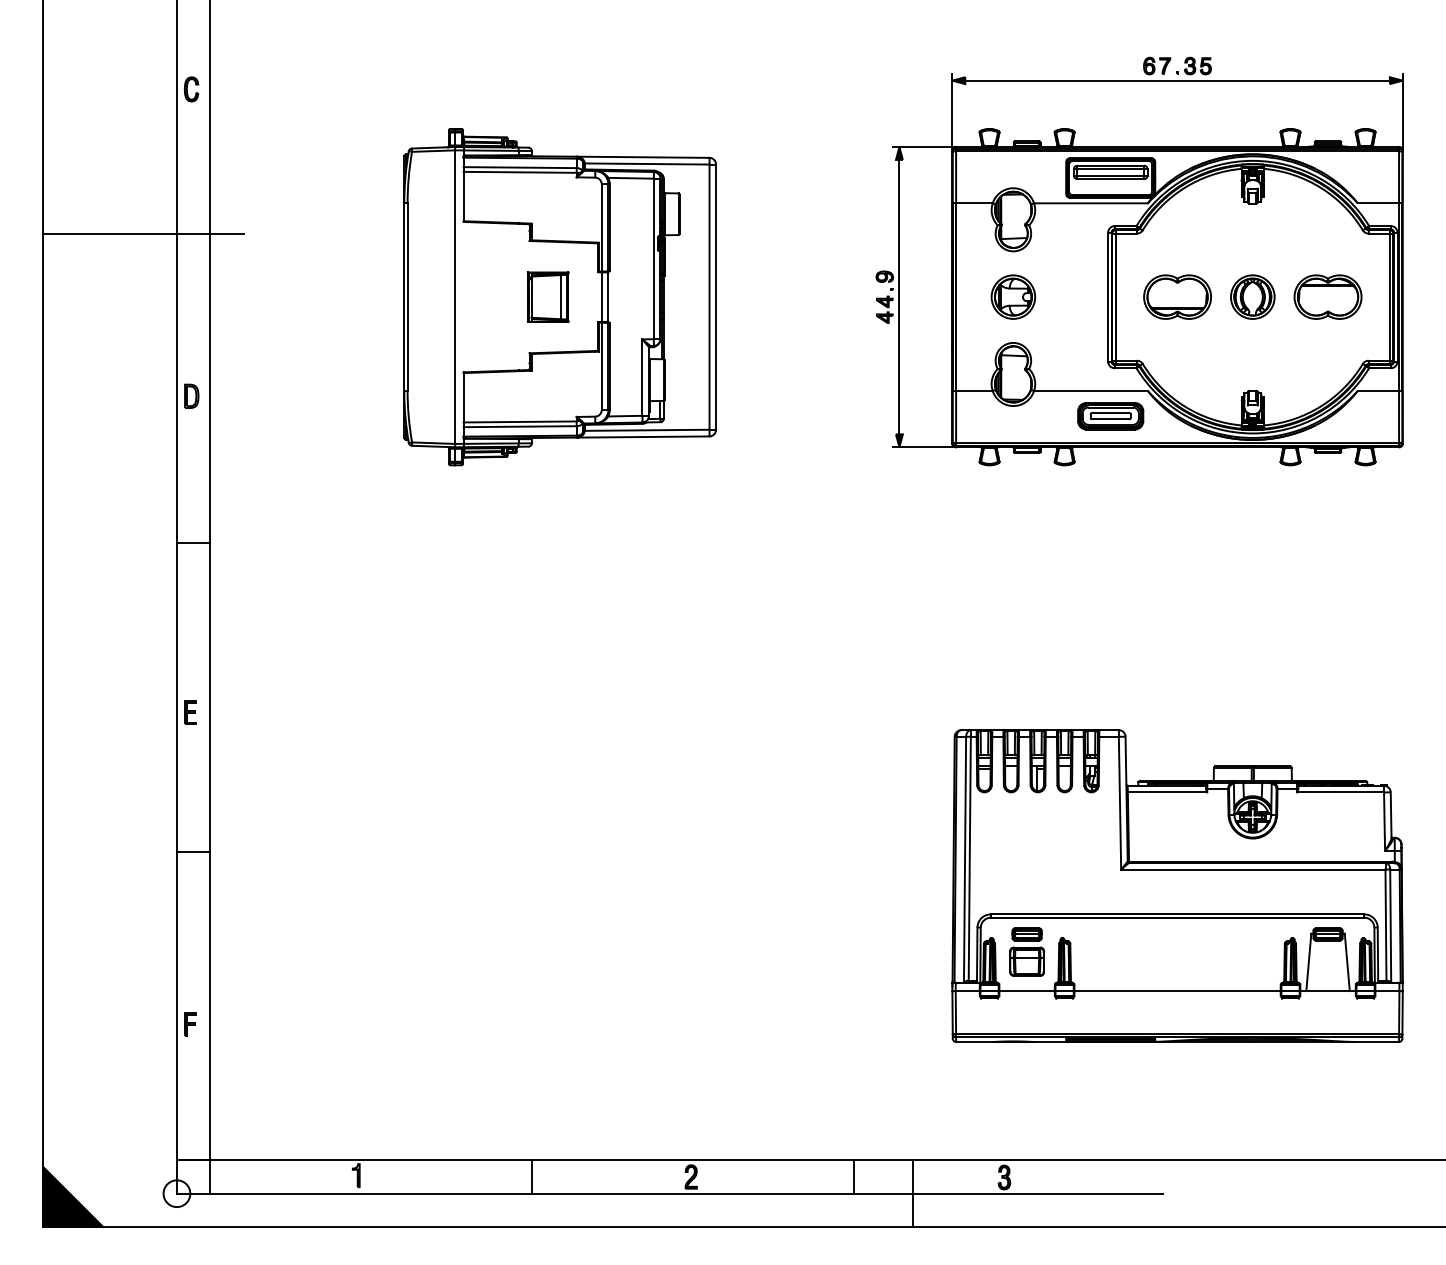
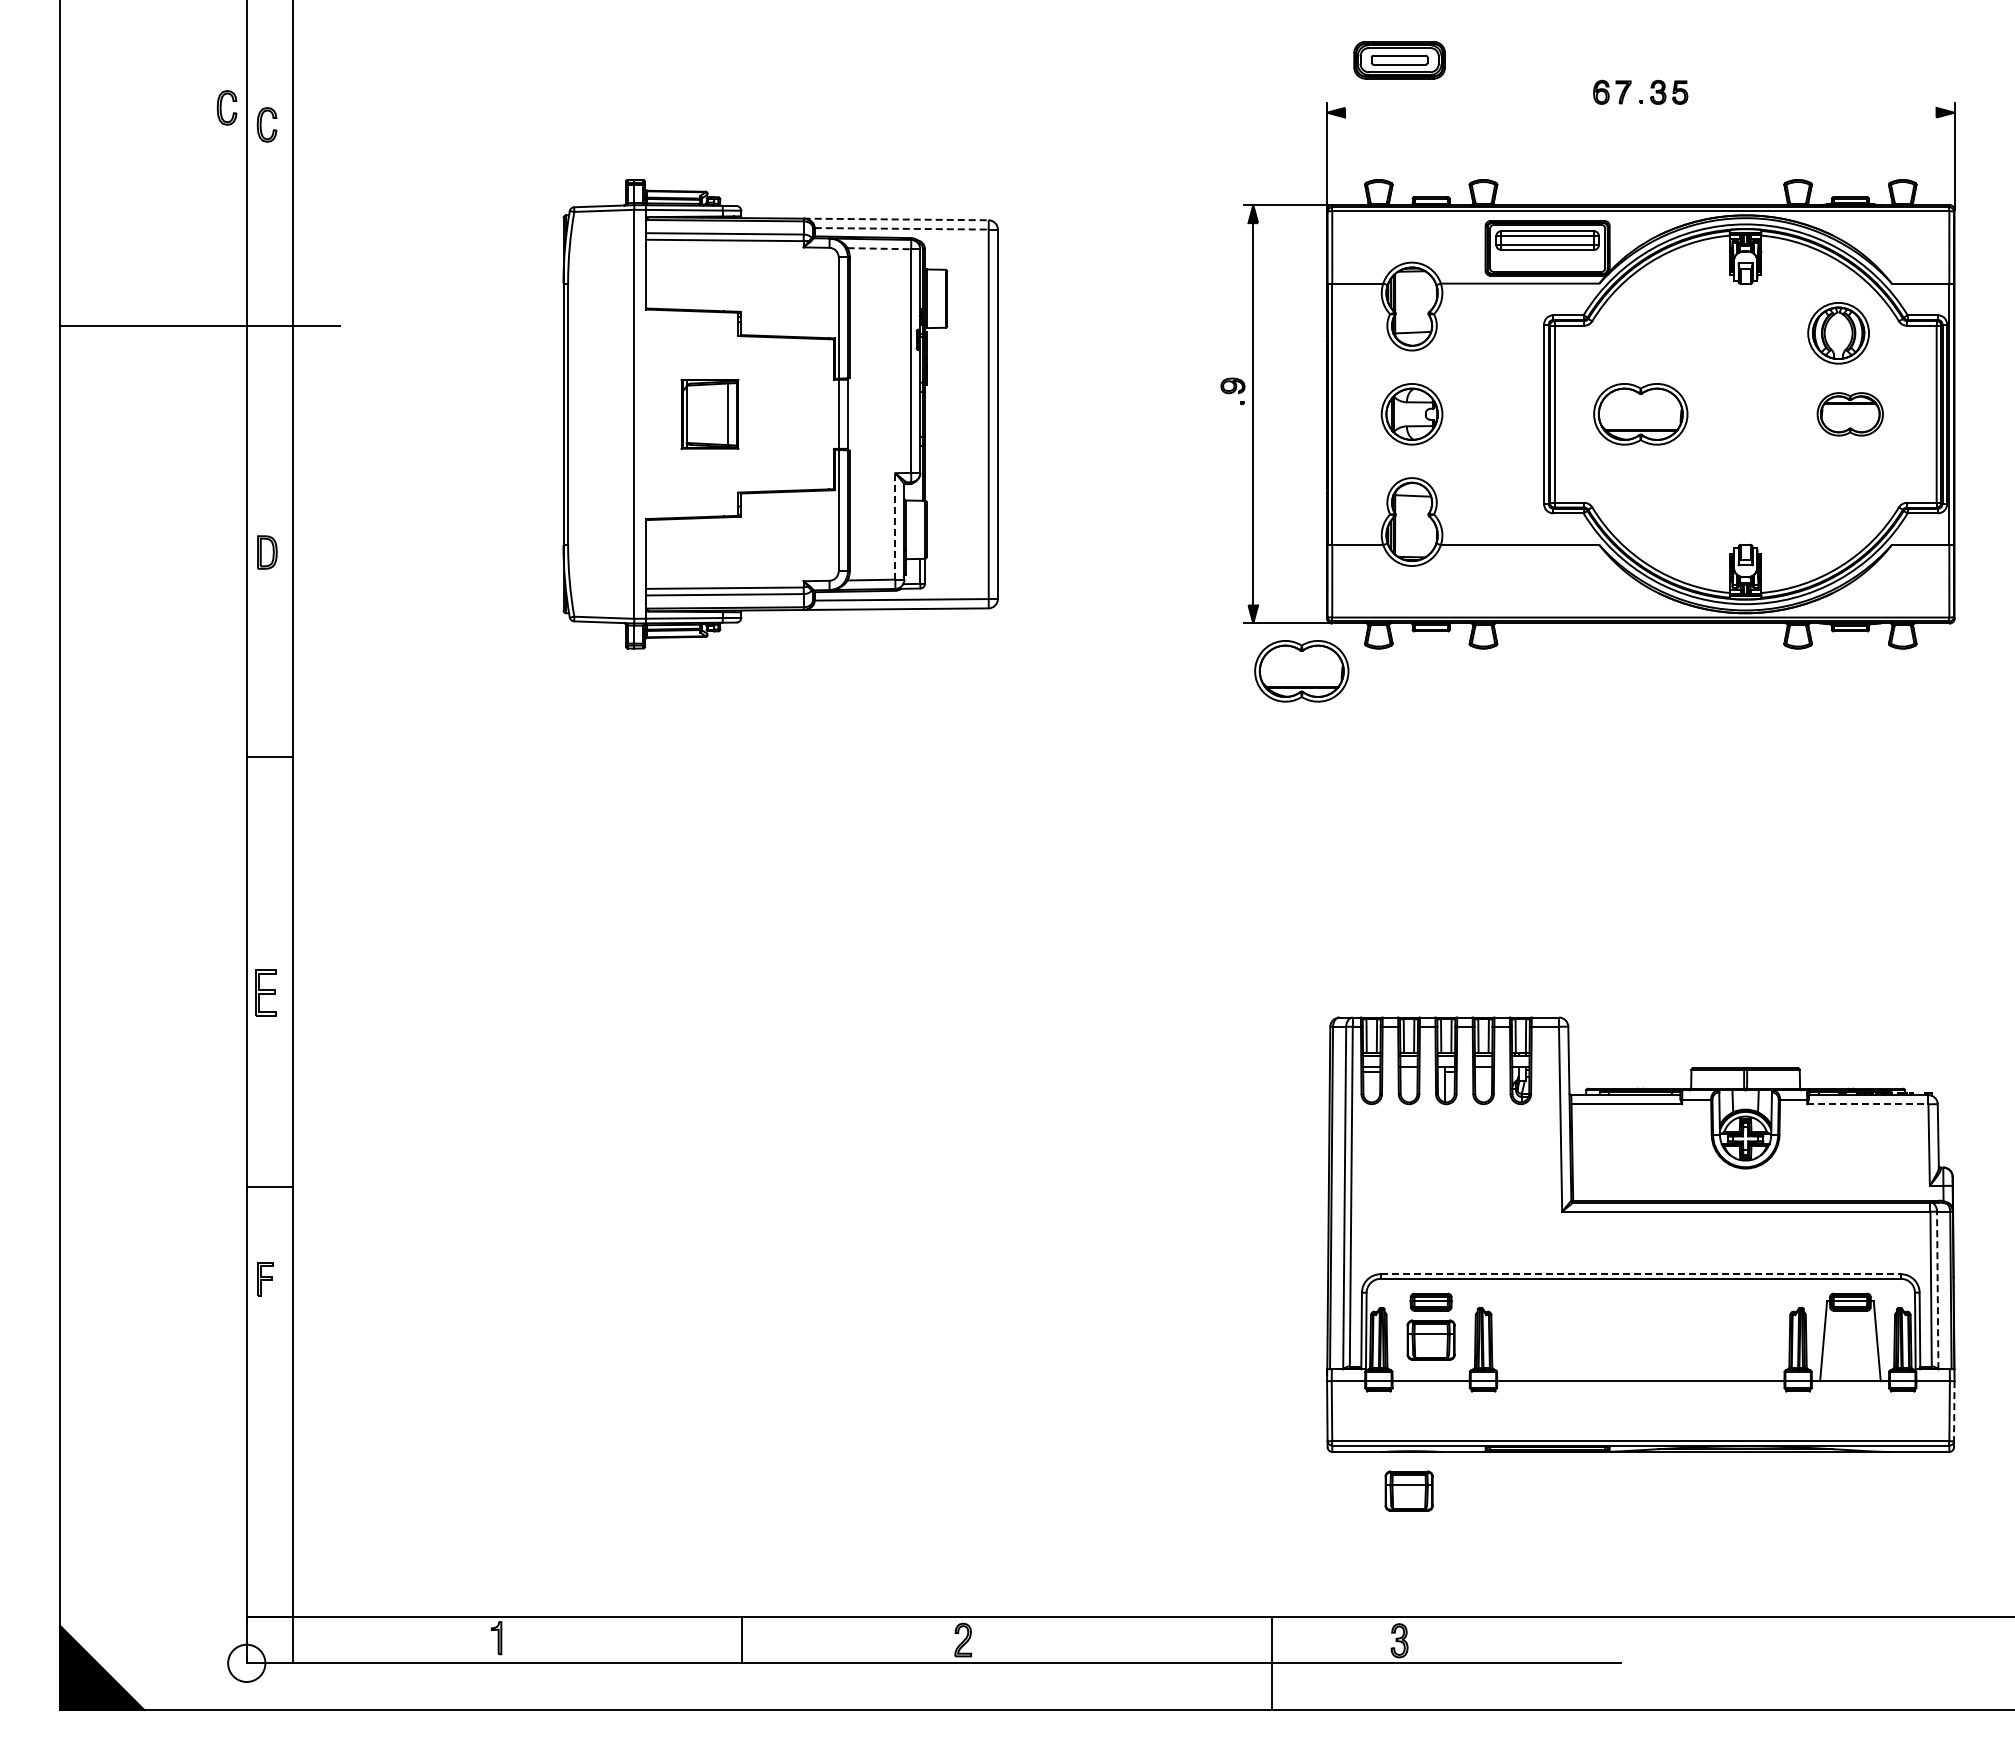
part: (162, 76) -> (226, 107), added
line: (1177, 80) -> (1640, 112), removed
line: (643, 157) -> (896, 219), solid -> dashed
line: (646, 163) -> (901, 228), solid -> dashed
line: (631, 178) -> (879, 248), solid -> dashed
part: (547, 296) -> (709, 413), moved
part: (1252, 297) -> (1838, 333), moved
part: (1327, 297) -> (1849, 414), size x0.7
part: (884, 309) -> (1232, 431), removed
line: (642, 376) -> (895, 525), solid -> dashed
part: (1110, 416) -> (1399, 60), moved
part: (934, 481) -> (1301, 671), added
part: (190, 712) -> (265, 993), size x1.4
line: (1340, 792) -> (1867, 1104), solid -> dashed
line: (1178, 914) -> (1641, 1274), solid -> dashed
line: (1390, 926) -> (1937, 1290), solid -> dashed
line: (1402, 1012) -> (1954, 1411), solid -> dashed
part: (190, 1024) -> (265, 1279), moved
part: (1010, 1069) -> (1408, 1490), added
line: (854, 1176) -> (1190, 1639), removed

